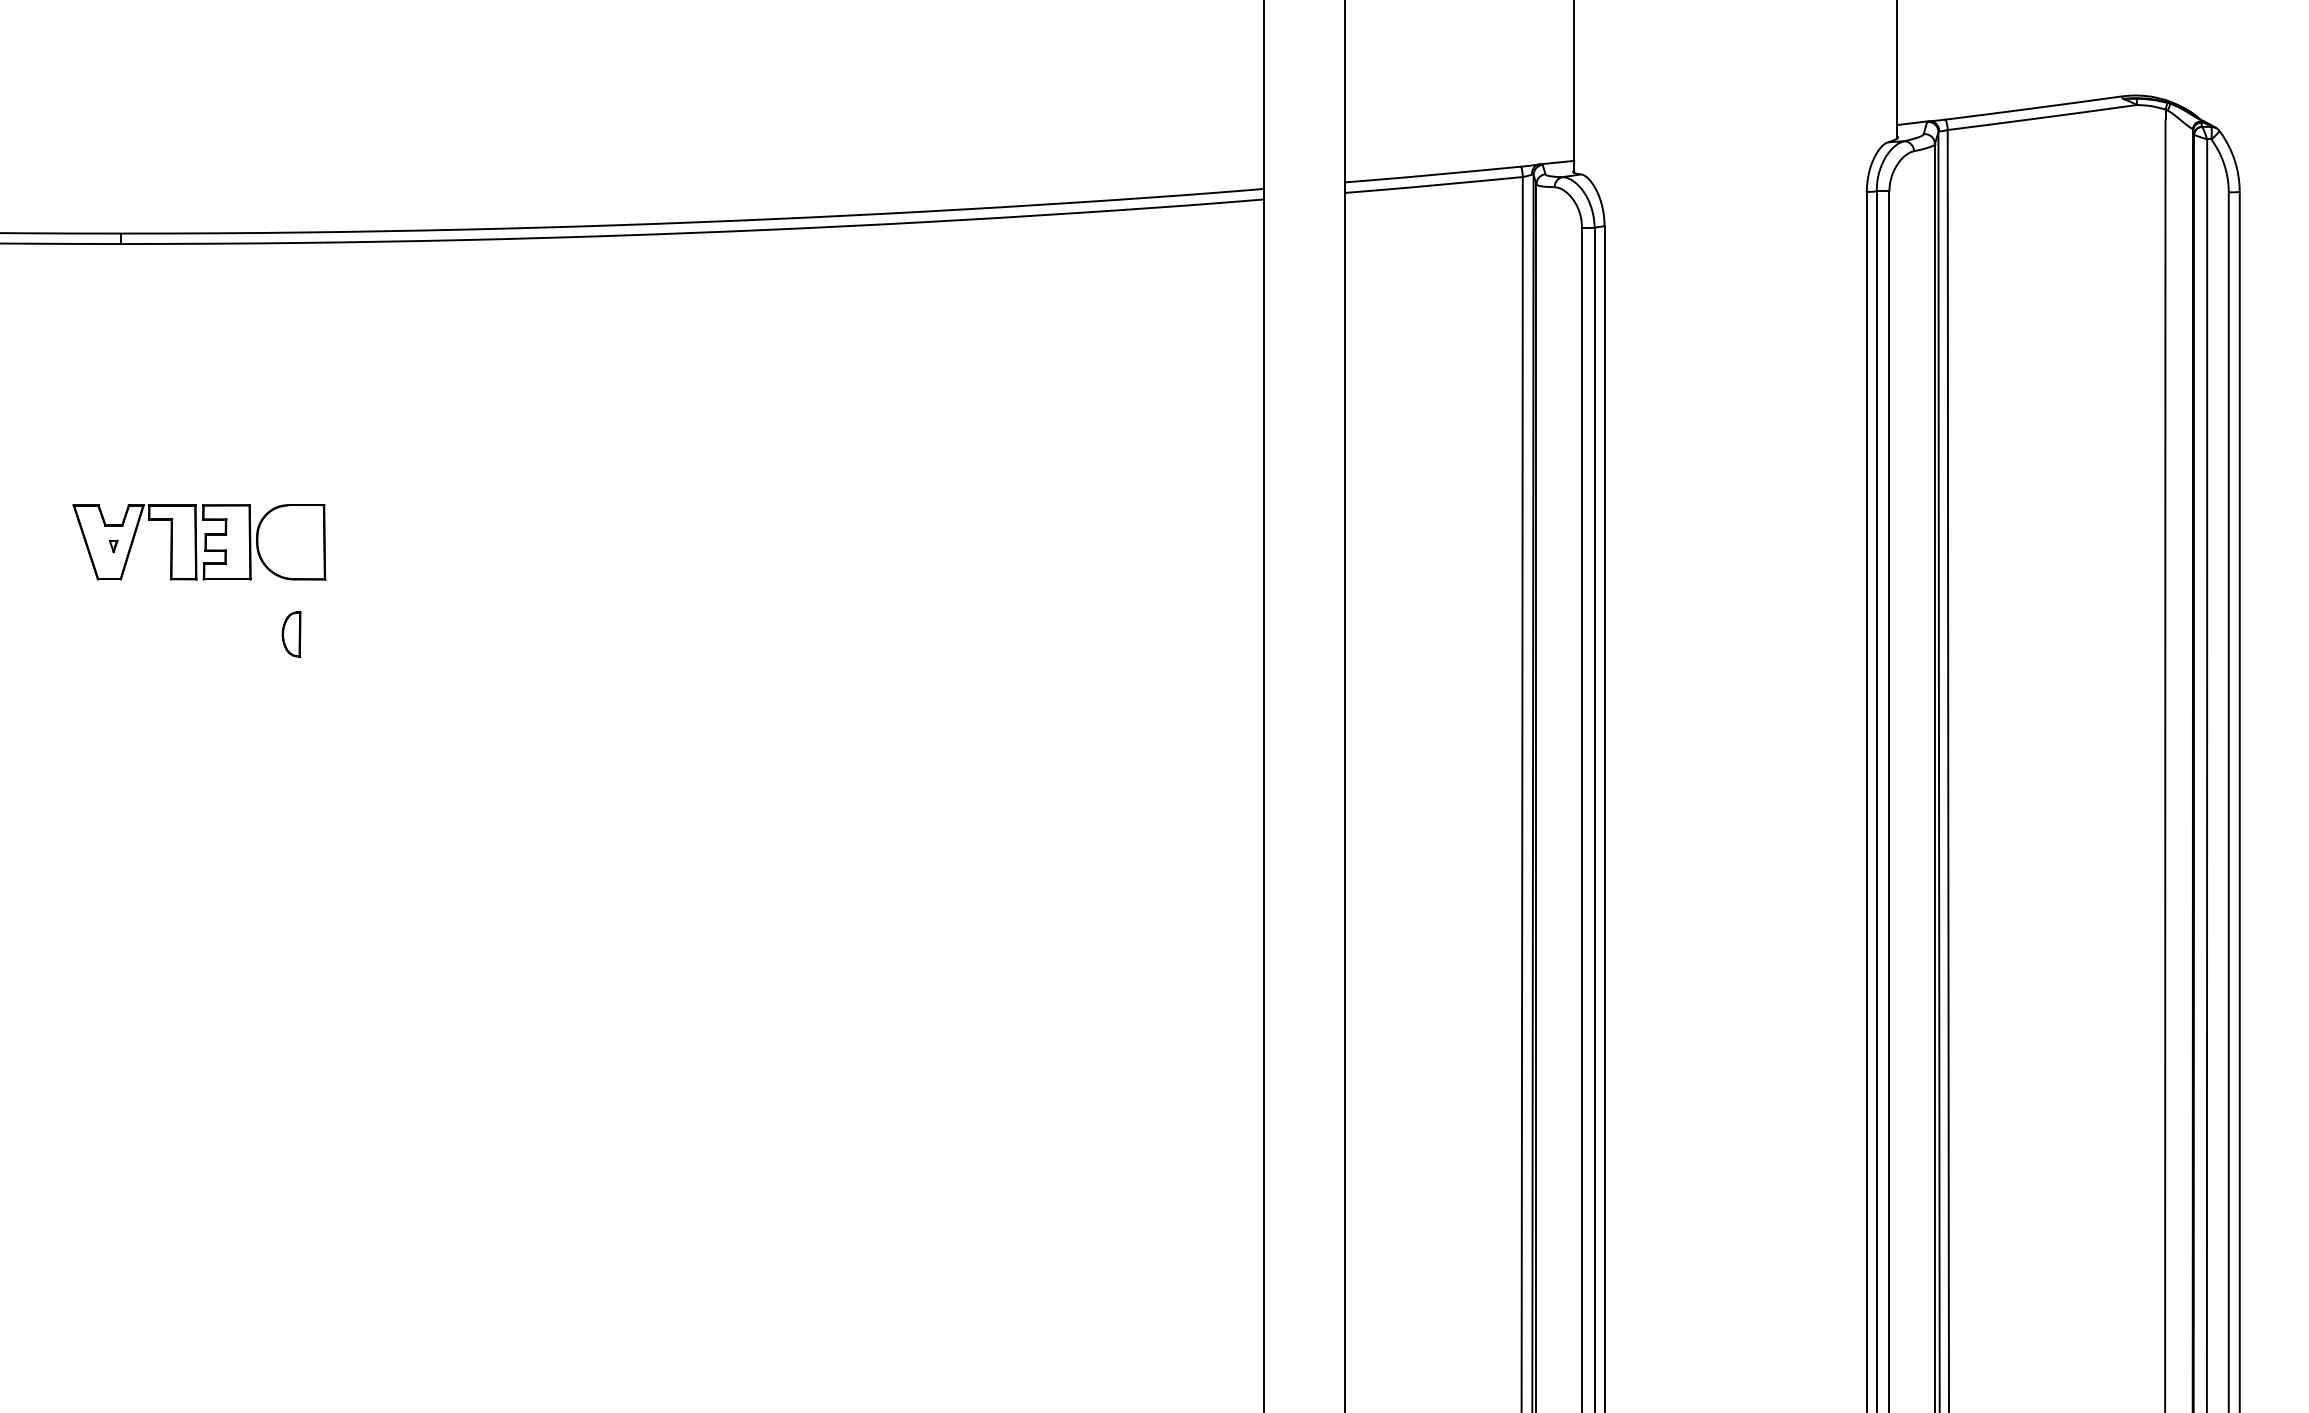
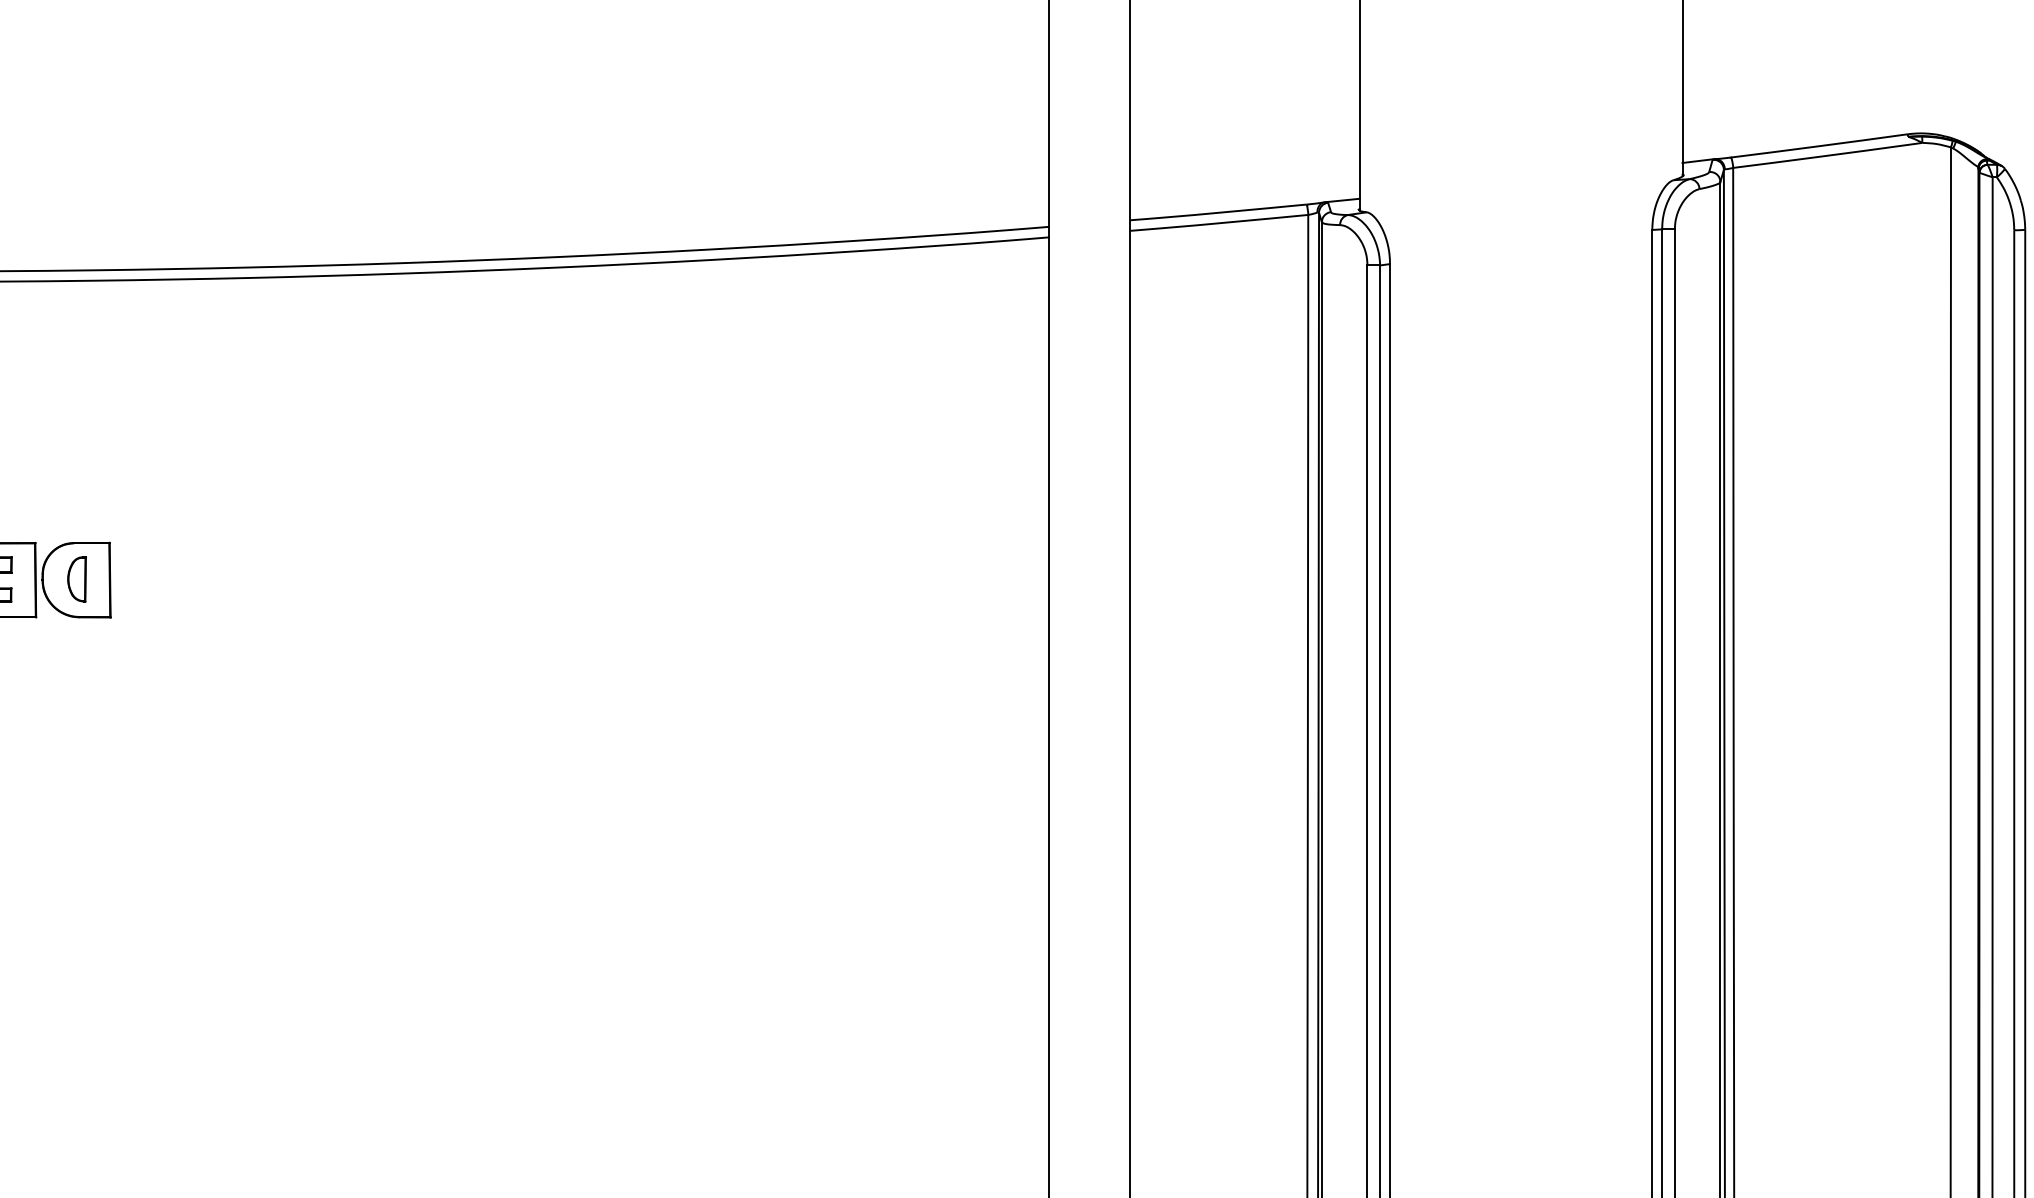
part: (291, 634) -> (76, 579), moved

